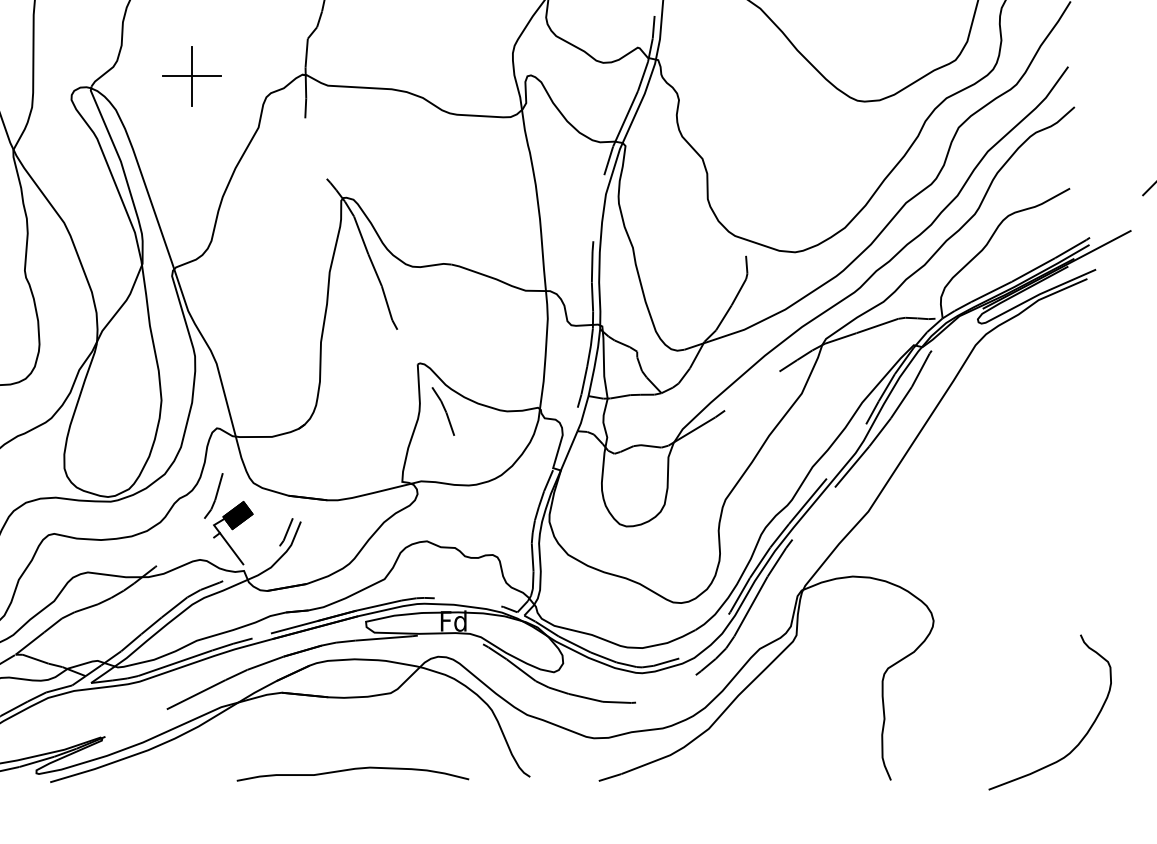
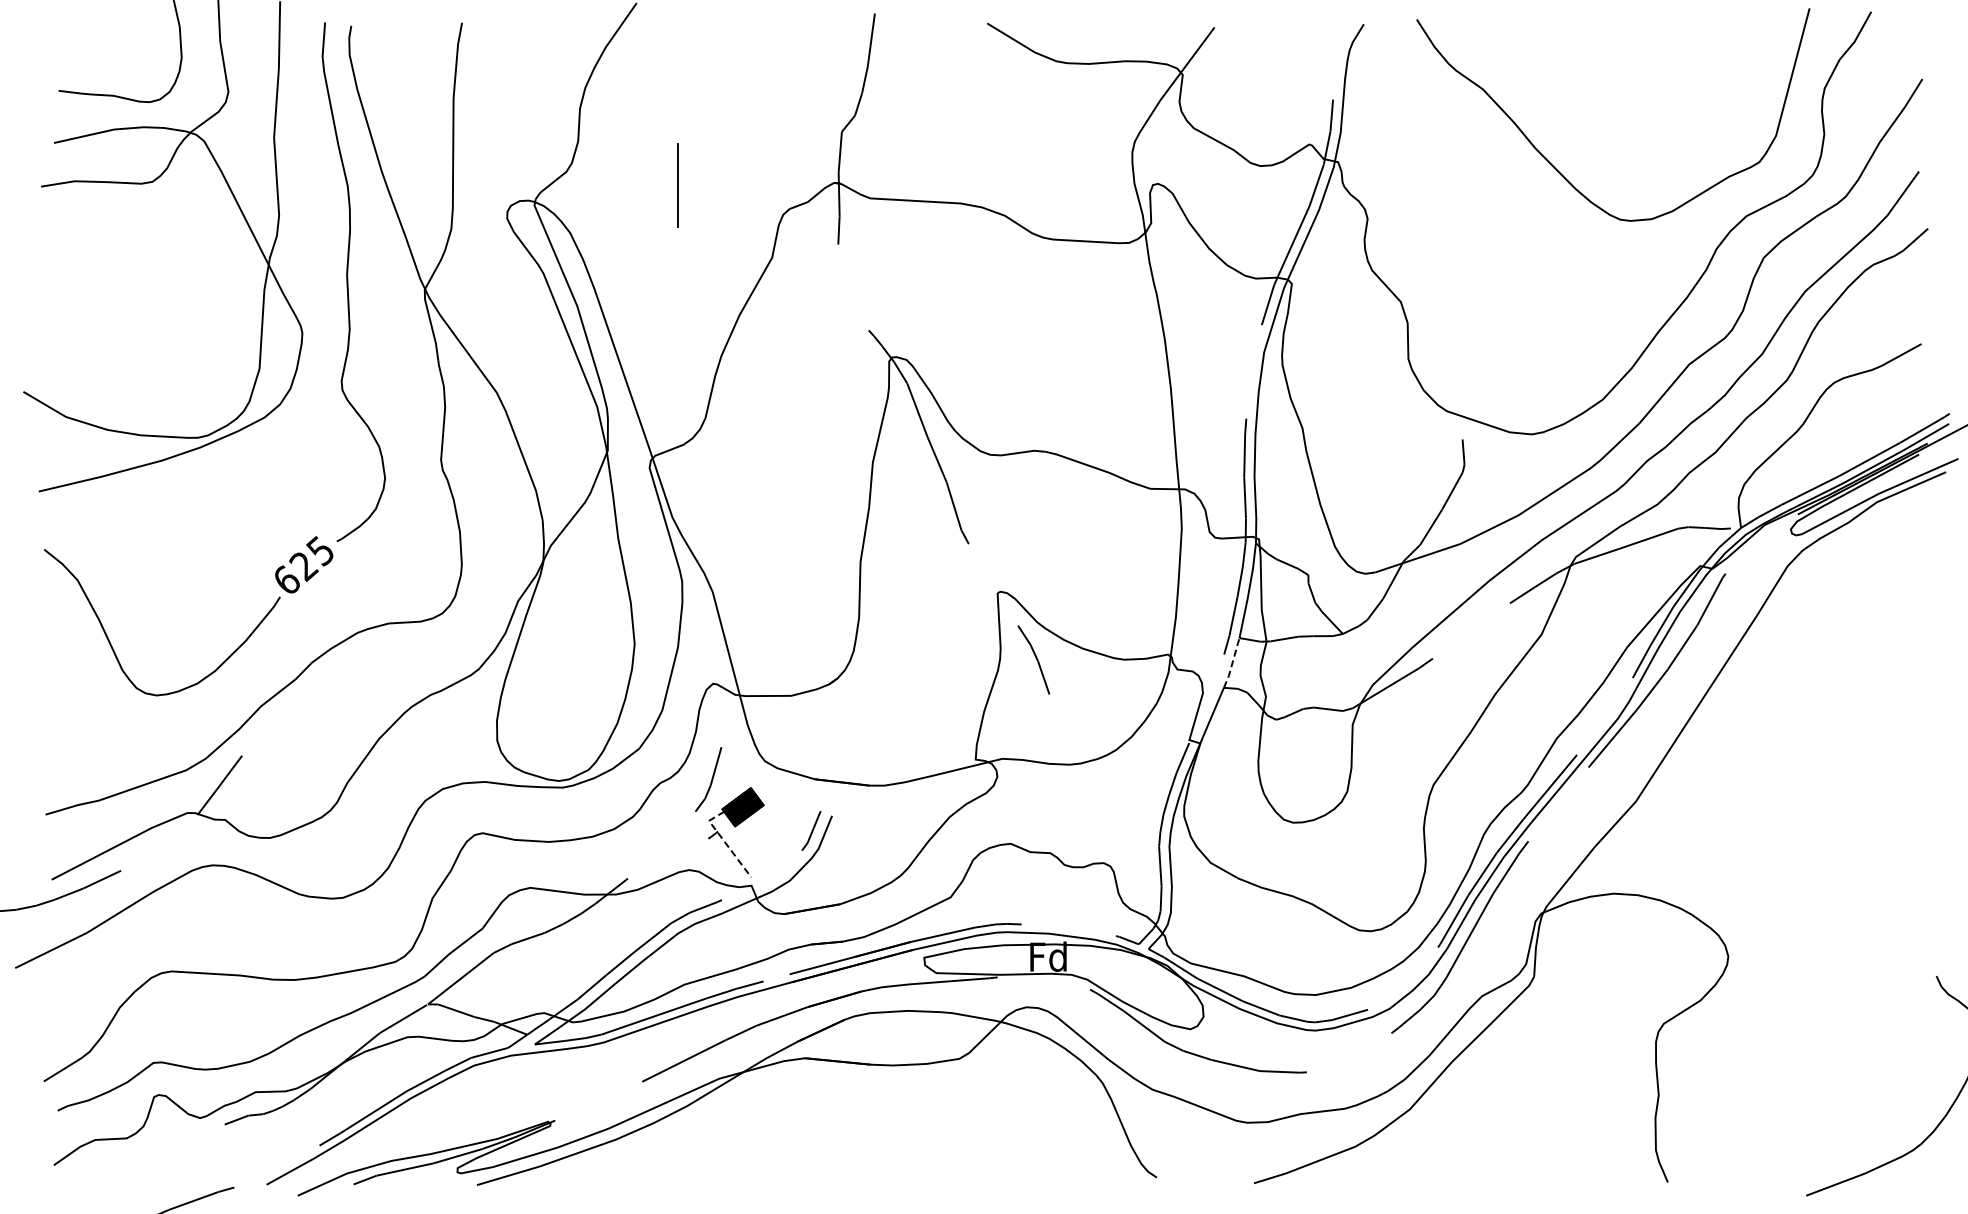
line: (191, 76) -> (677, 185), removed
line: (583, 414) -> (1232, 664), solid -> dashed
line: (224, 539) -> (724, 841), solid -> dashed
curve: (352, 769) -> (905, 1167), removed

